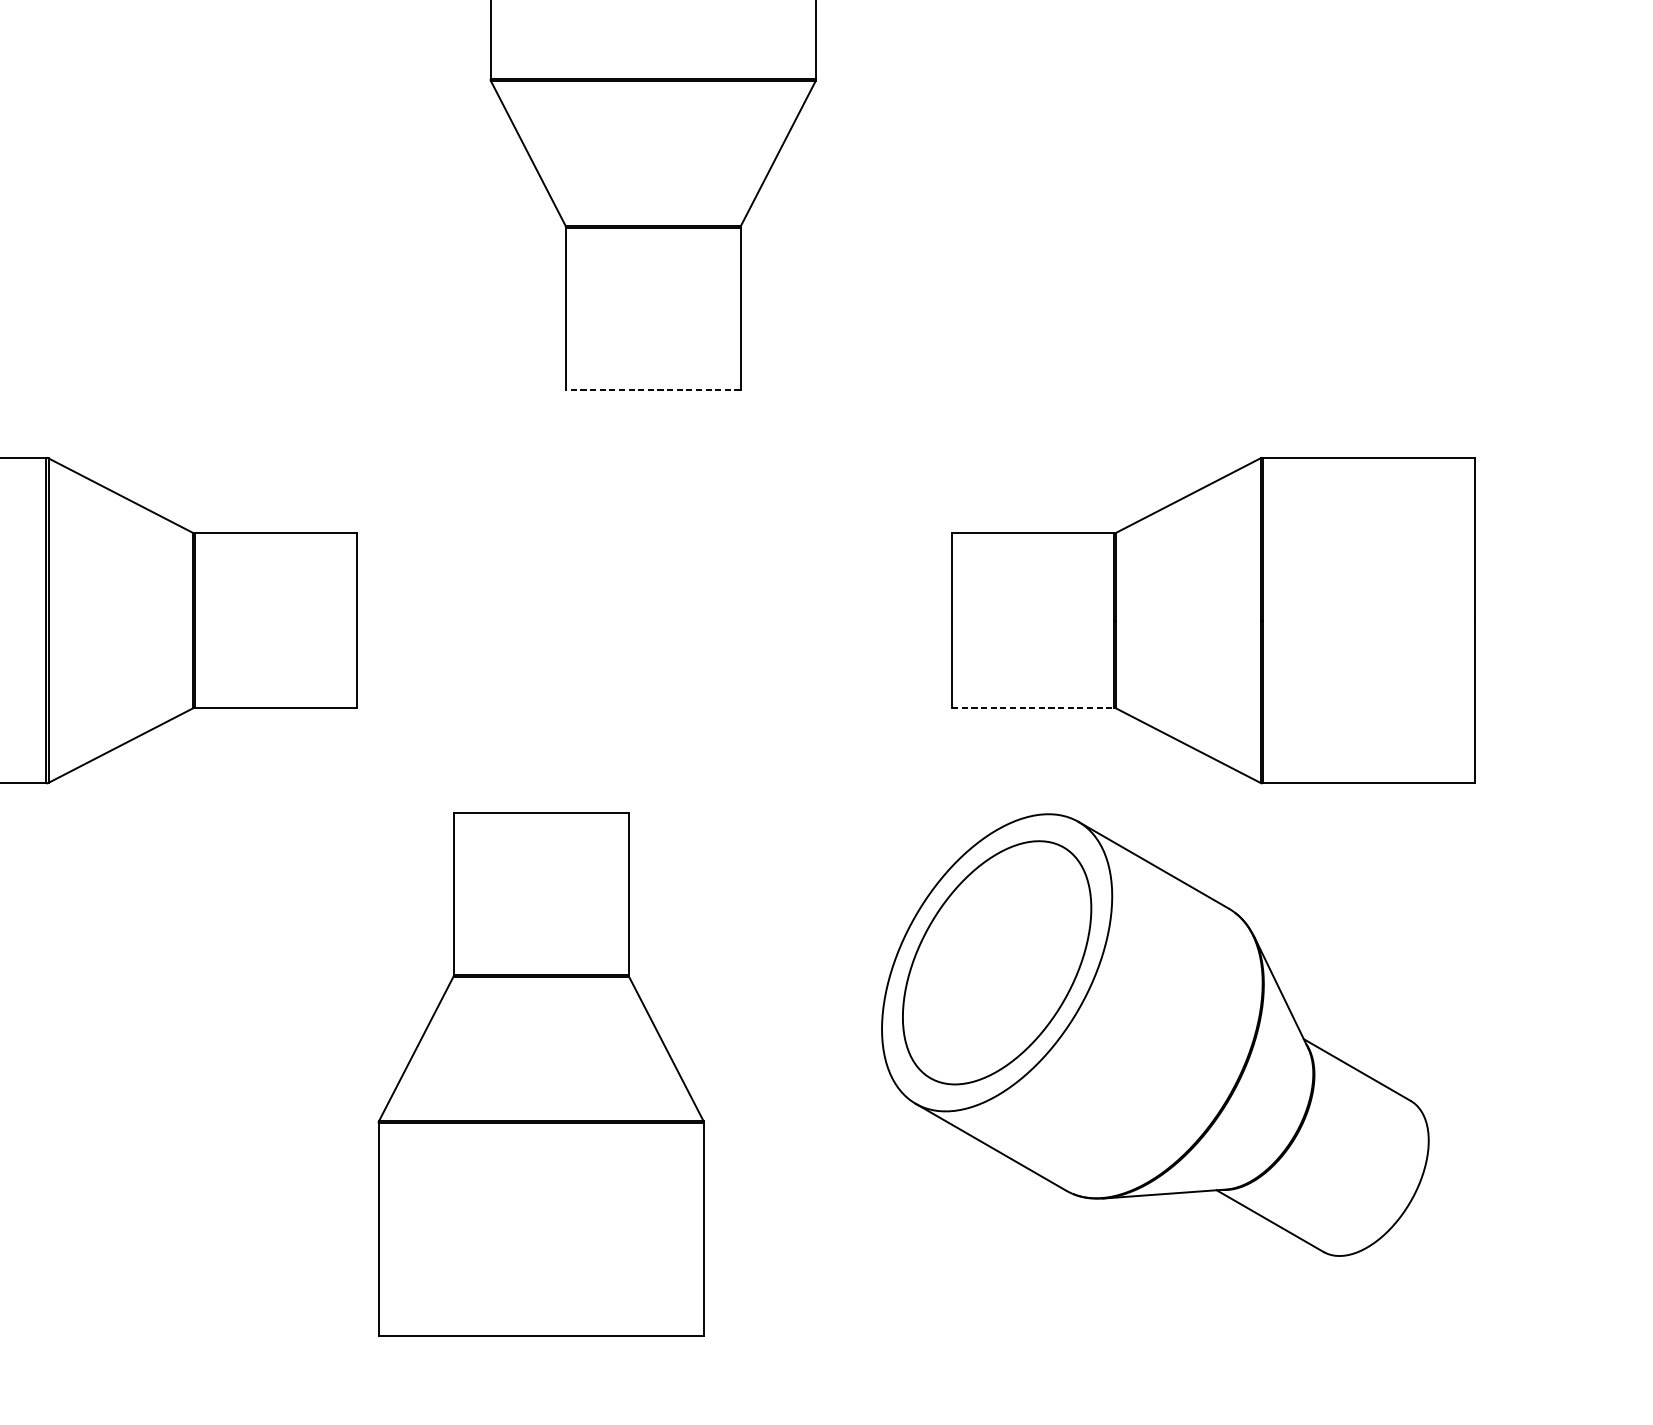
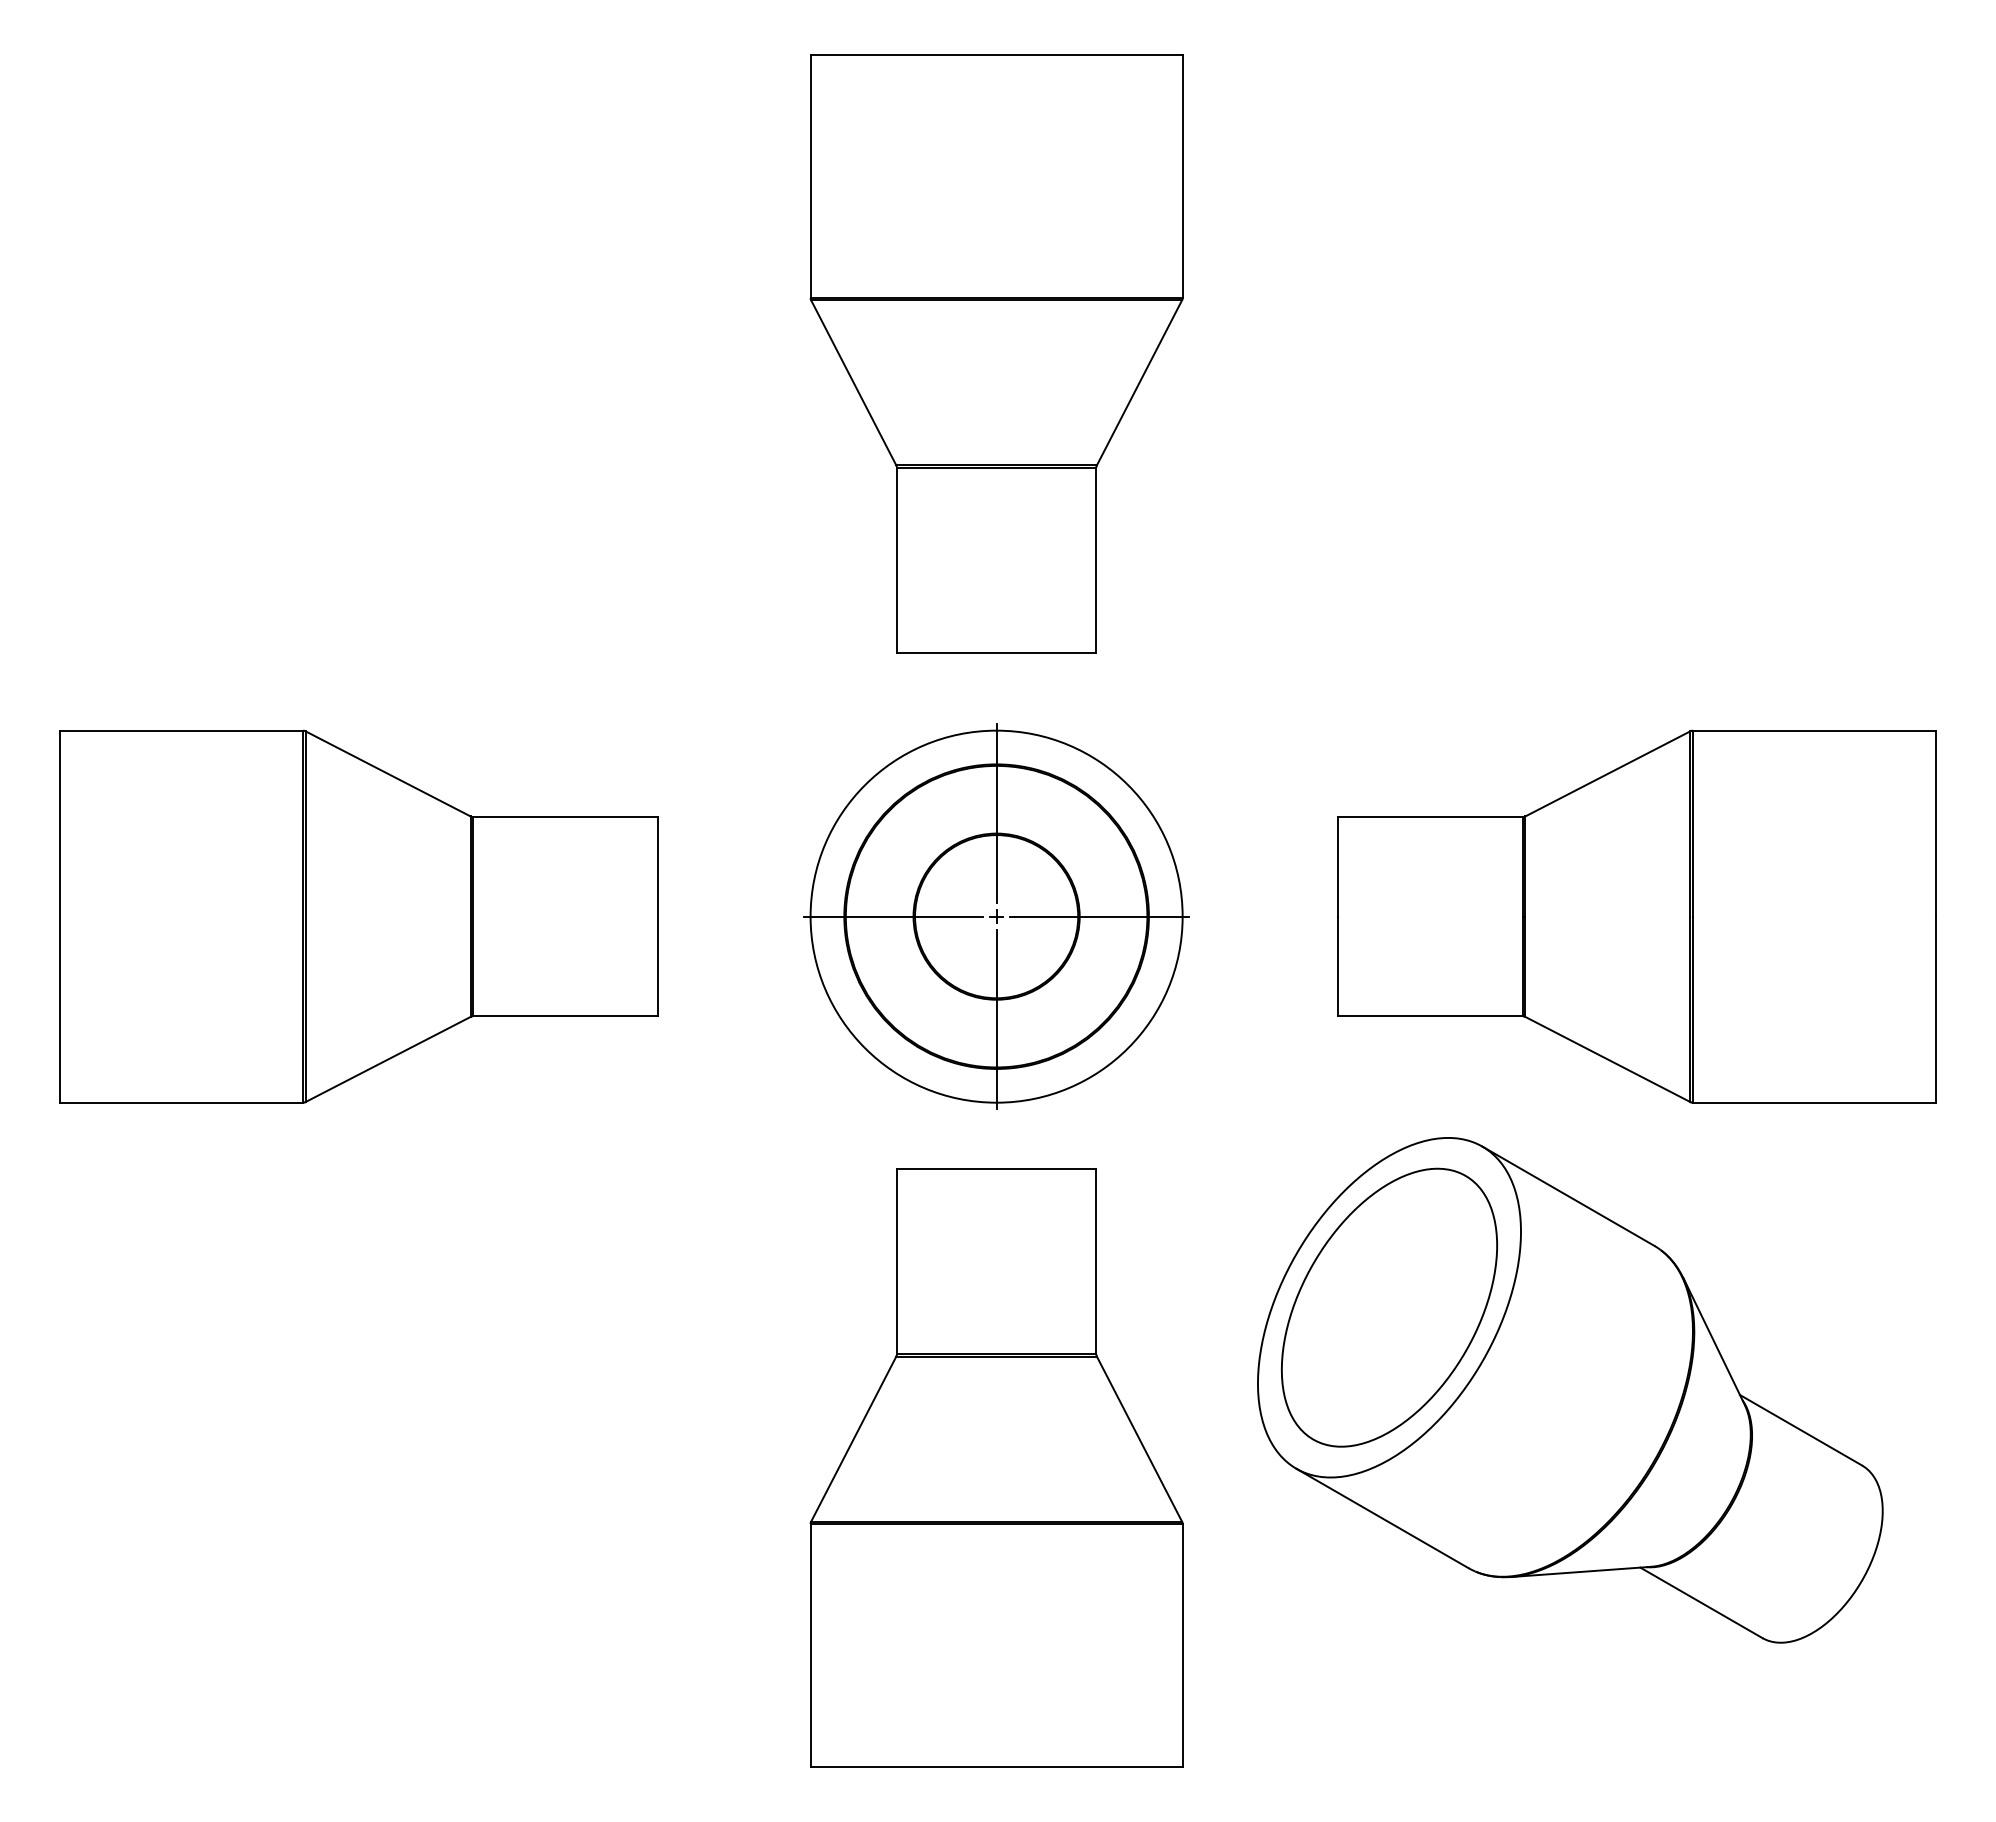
line: (653, 389) -> (996, 652), dashed -> solid
part: (653, 620) -> (996, 916), added
line: (1033, 707) -> (1431, 1016), dashed -> solid
part: (541, 1073) -> (996, 1467), moved

